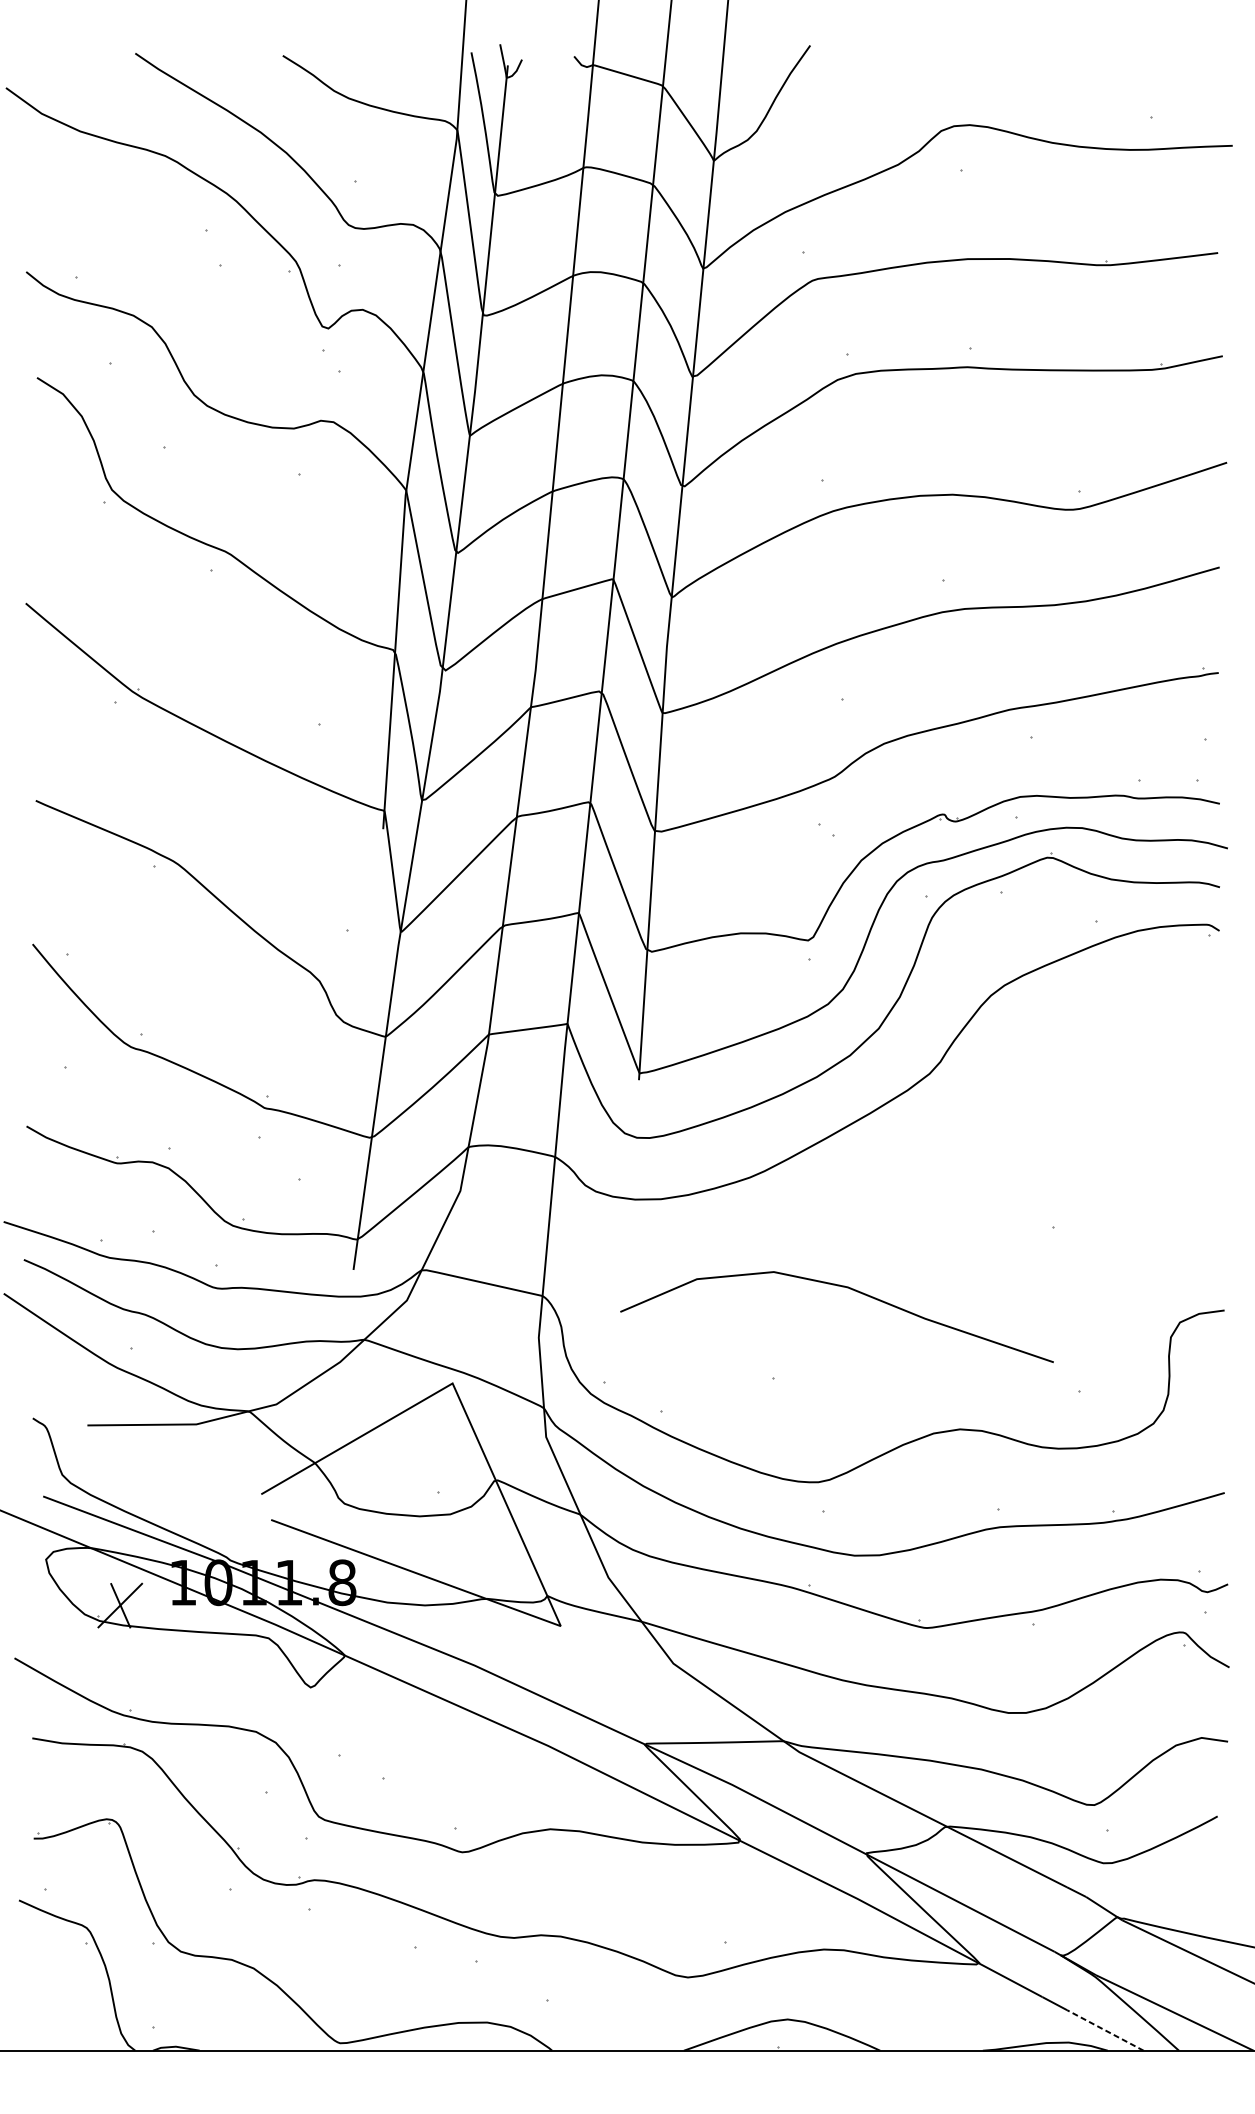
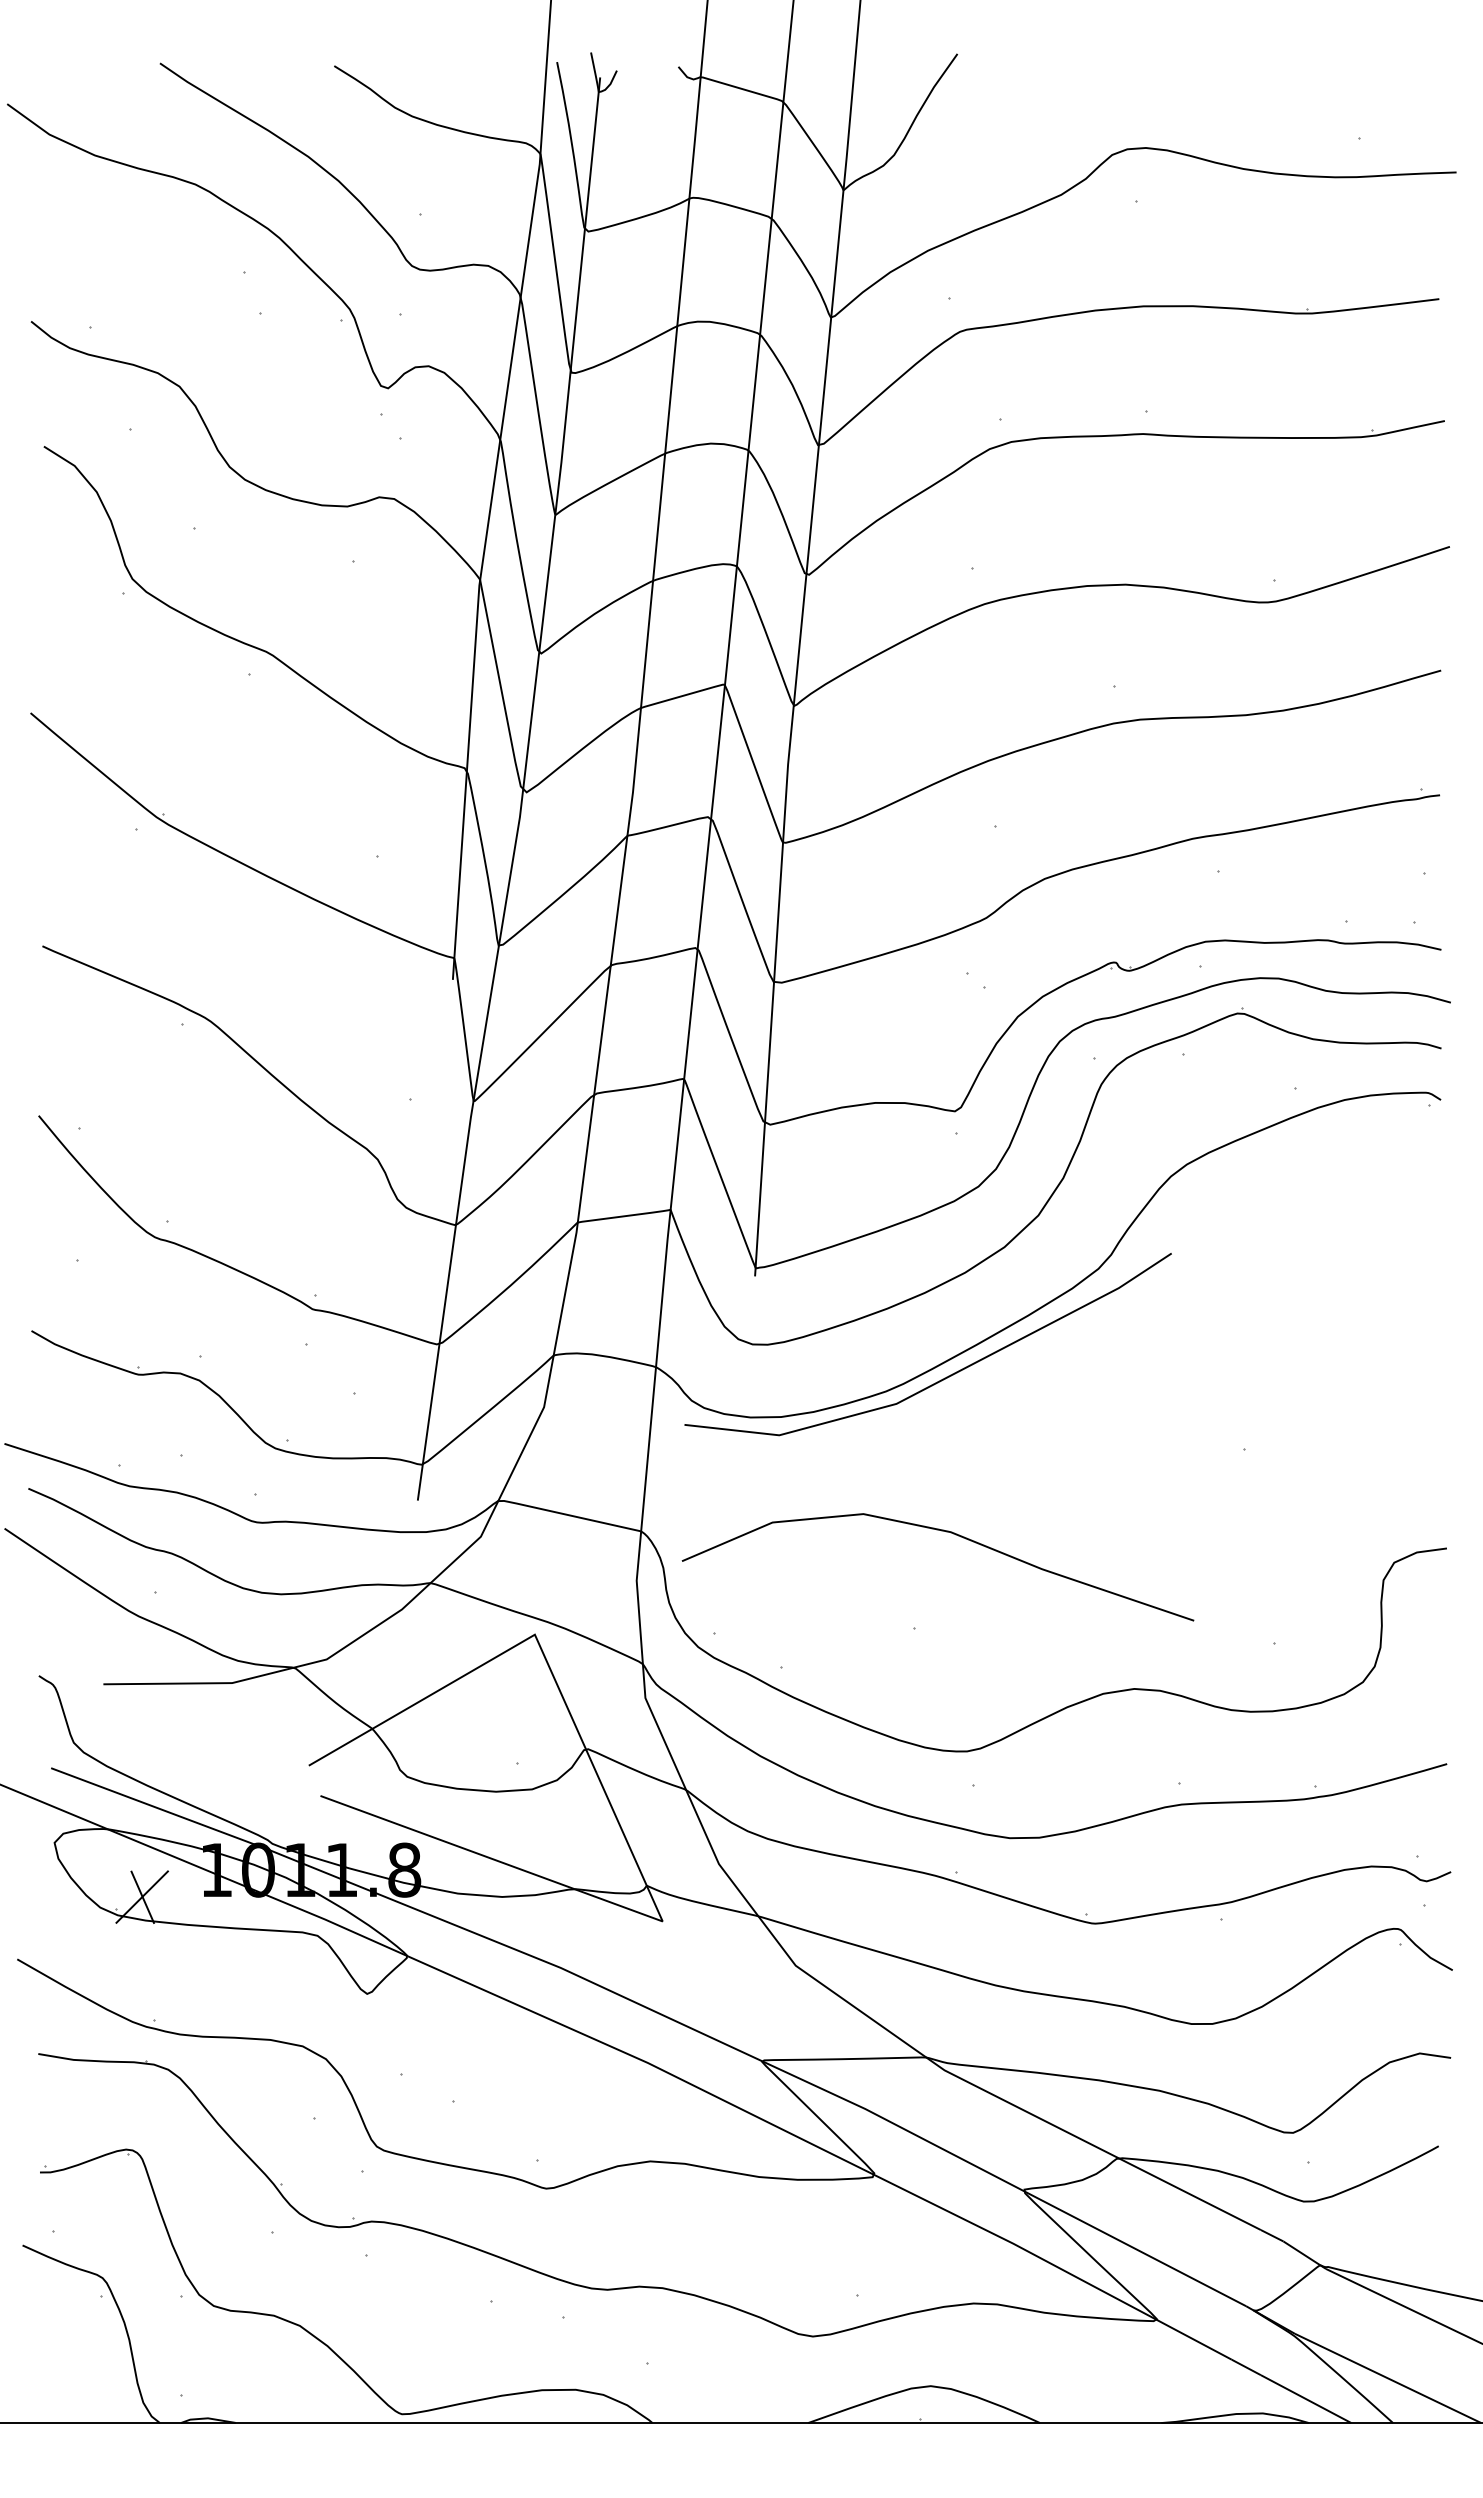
line: (799, 1165) -> (944, 1377), added
curve: (844, 1287) -> (946, 1532), moved
line: (1104, 2029) -> (1305, 2398), dashed -> solid

